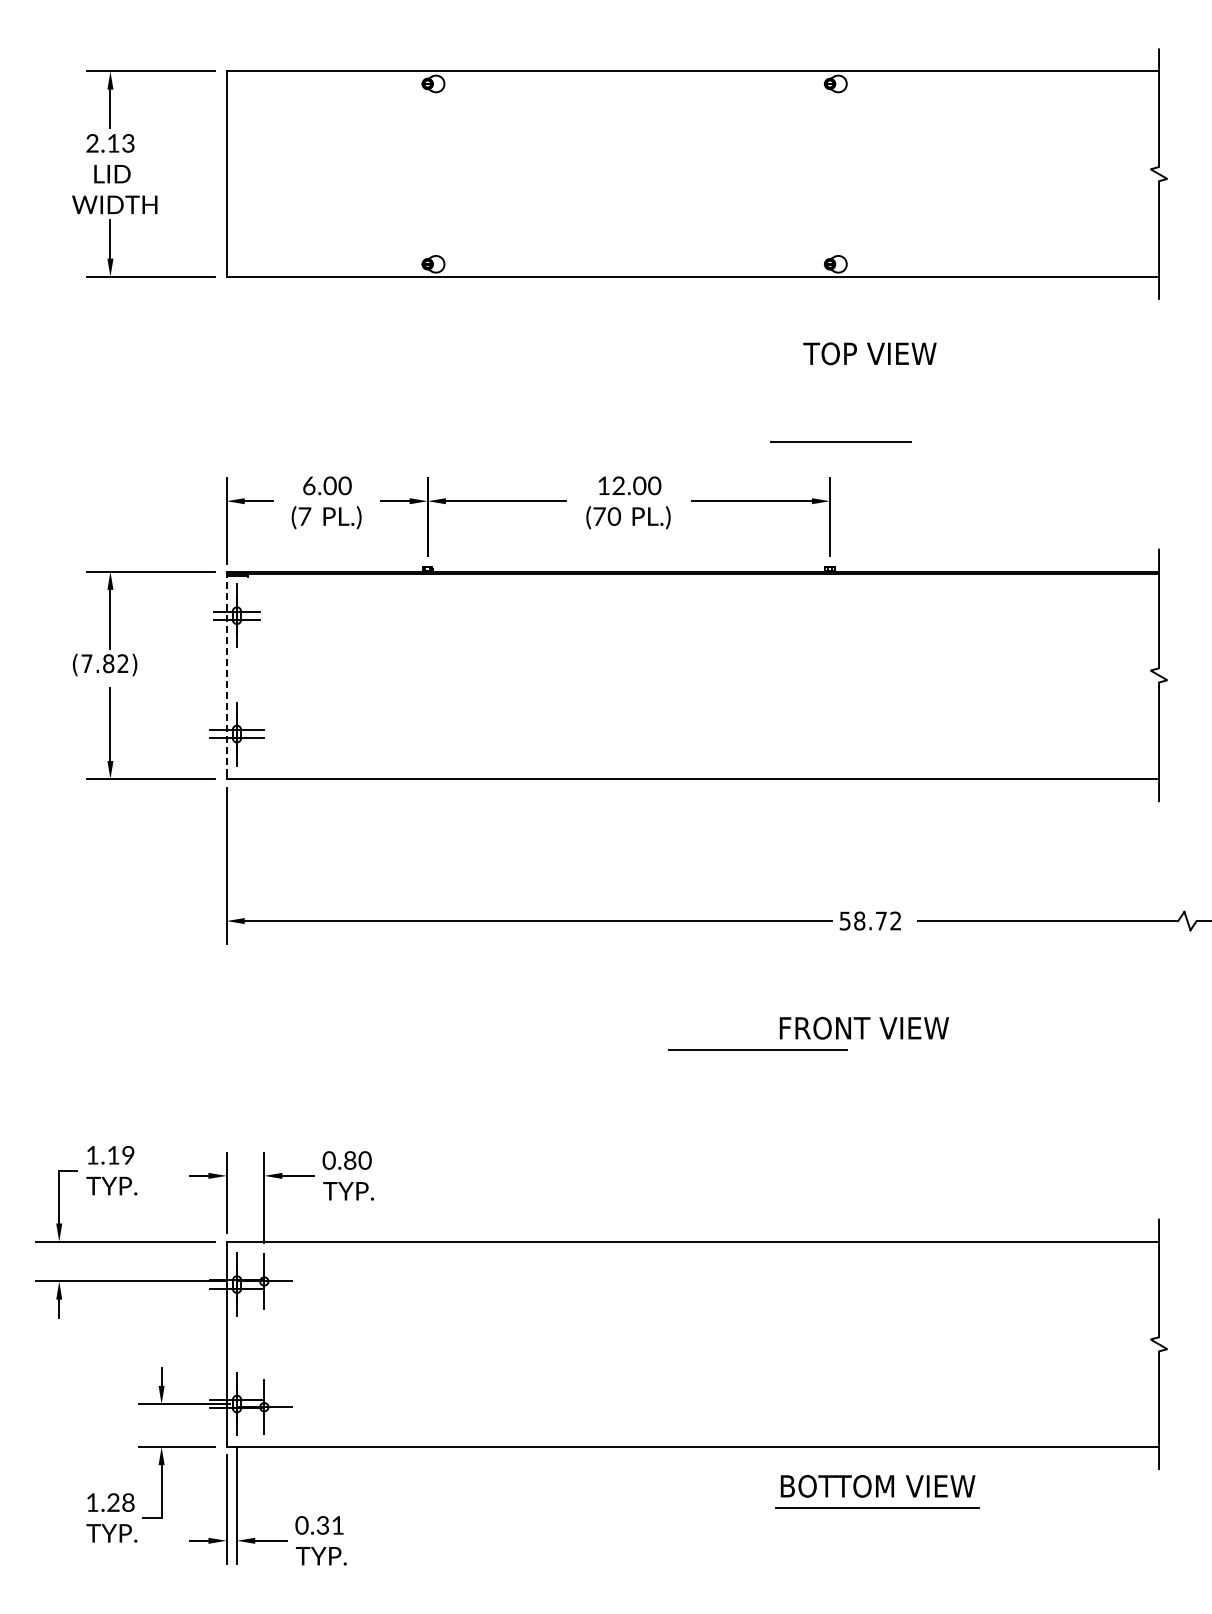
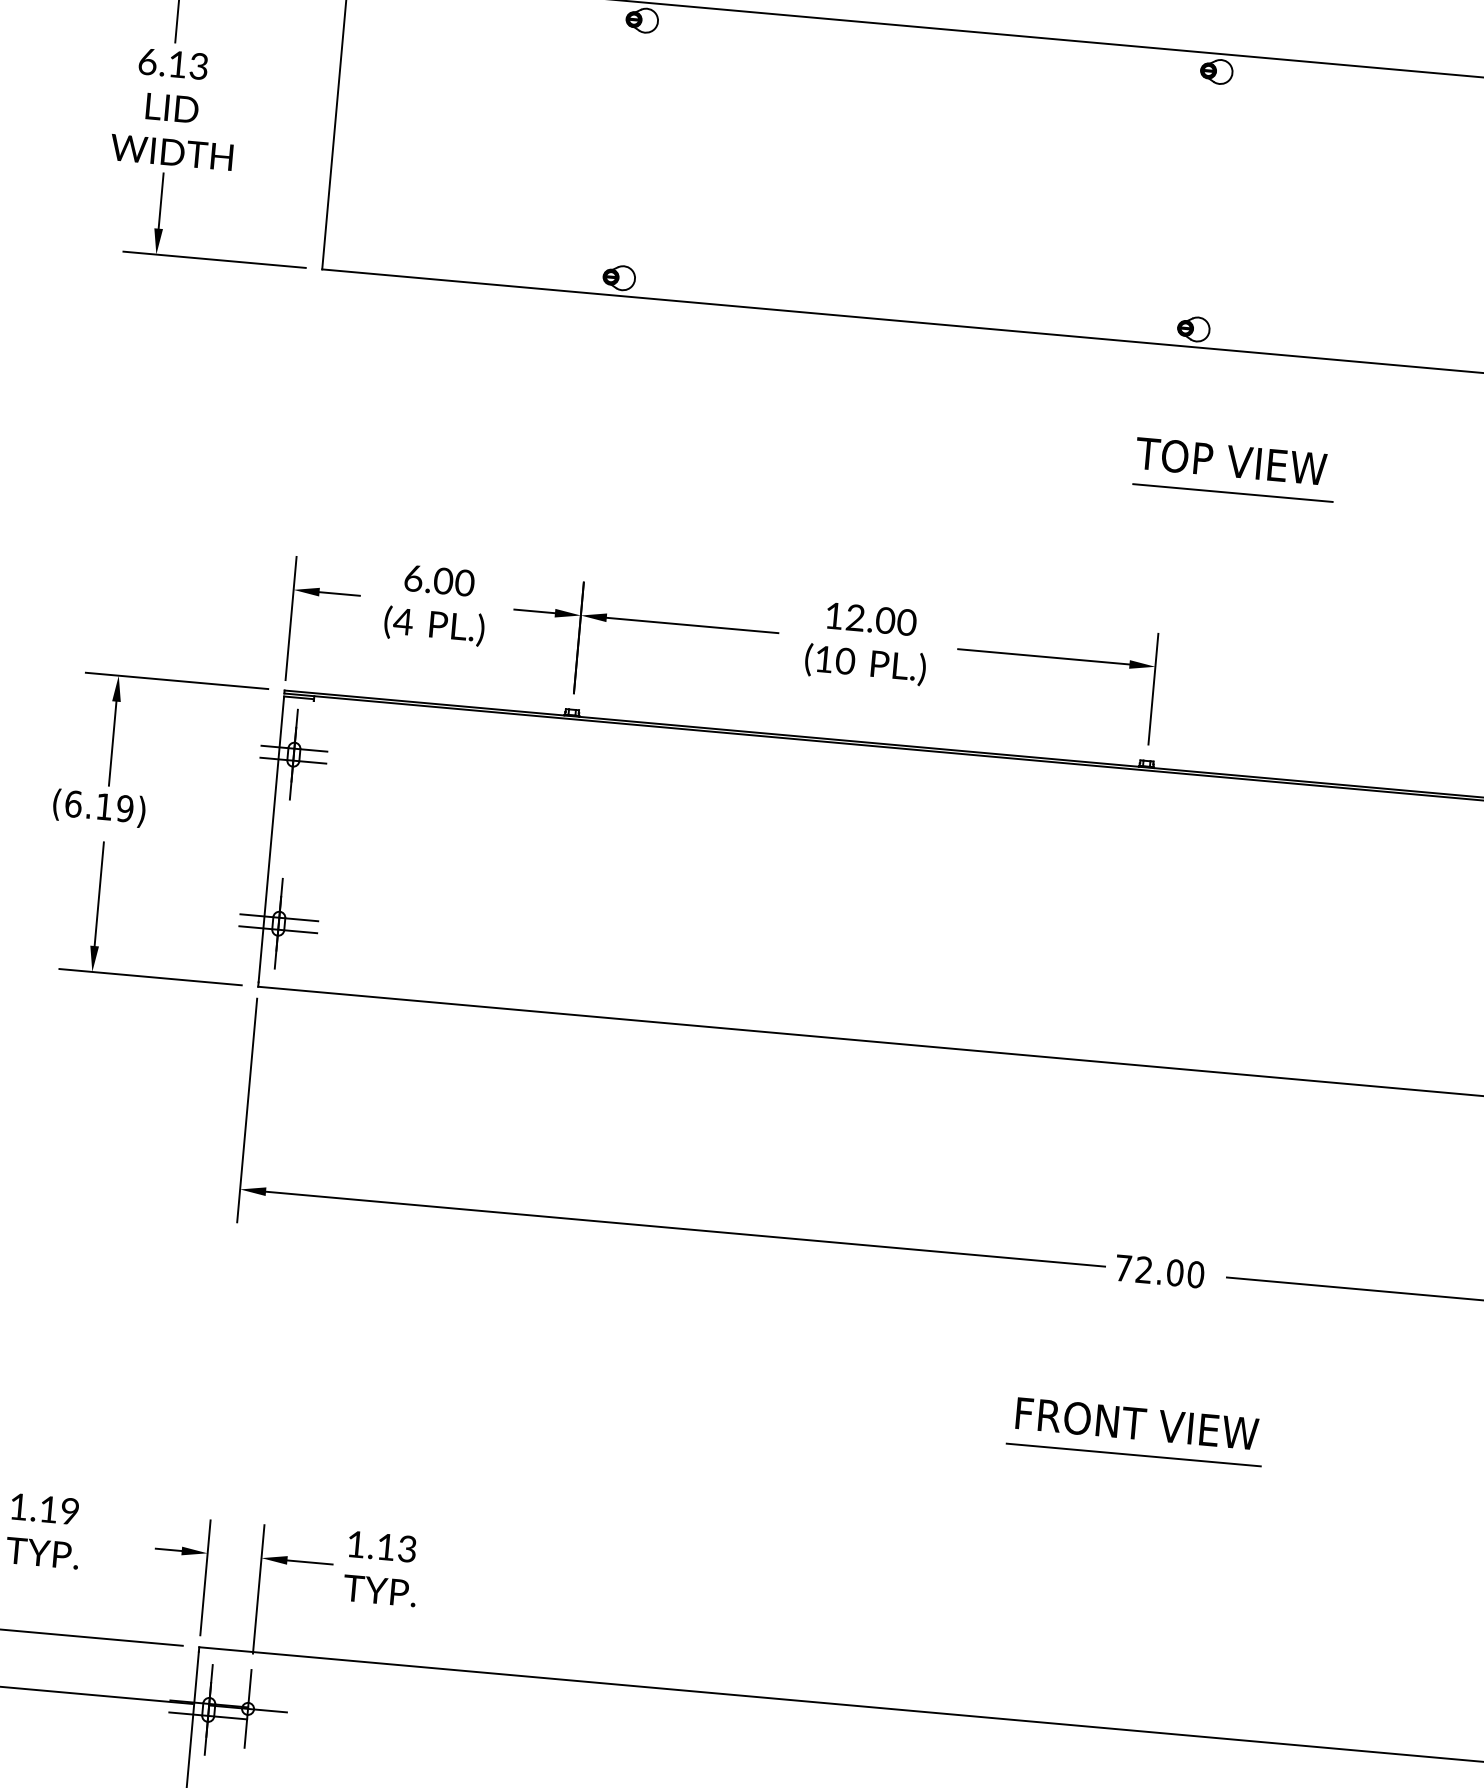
text: (92, 143) -> (147, 61), 2.13 -> 6.13
line: (840, 441) -> (1232, 492), moved
text: (304, 516) -> (402, 621), (7 -> (4
text: (599, 516) -> (824, 659), (70 -> (10
text: (104, 663) -> (98, 806), (7.82) -> (6.19)
line: (226, 675) -> (271, 838), dashed -> solid
text: (870, 920) -> (1159, 1270), 58.72 -> 72.00
line: (757, 1049) -> (1133, 1453), moved
text: (346, 1160) -> (380, 1546), 0.80 -> 1.13

